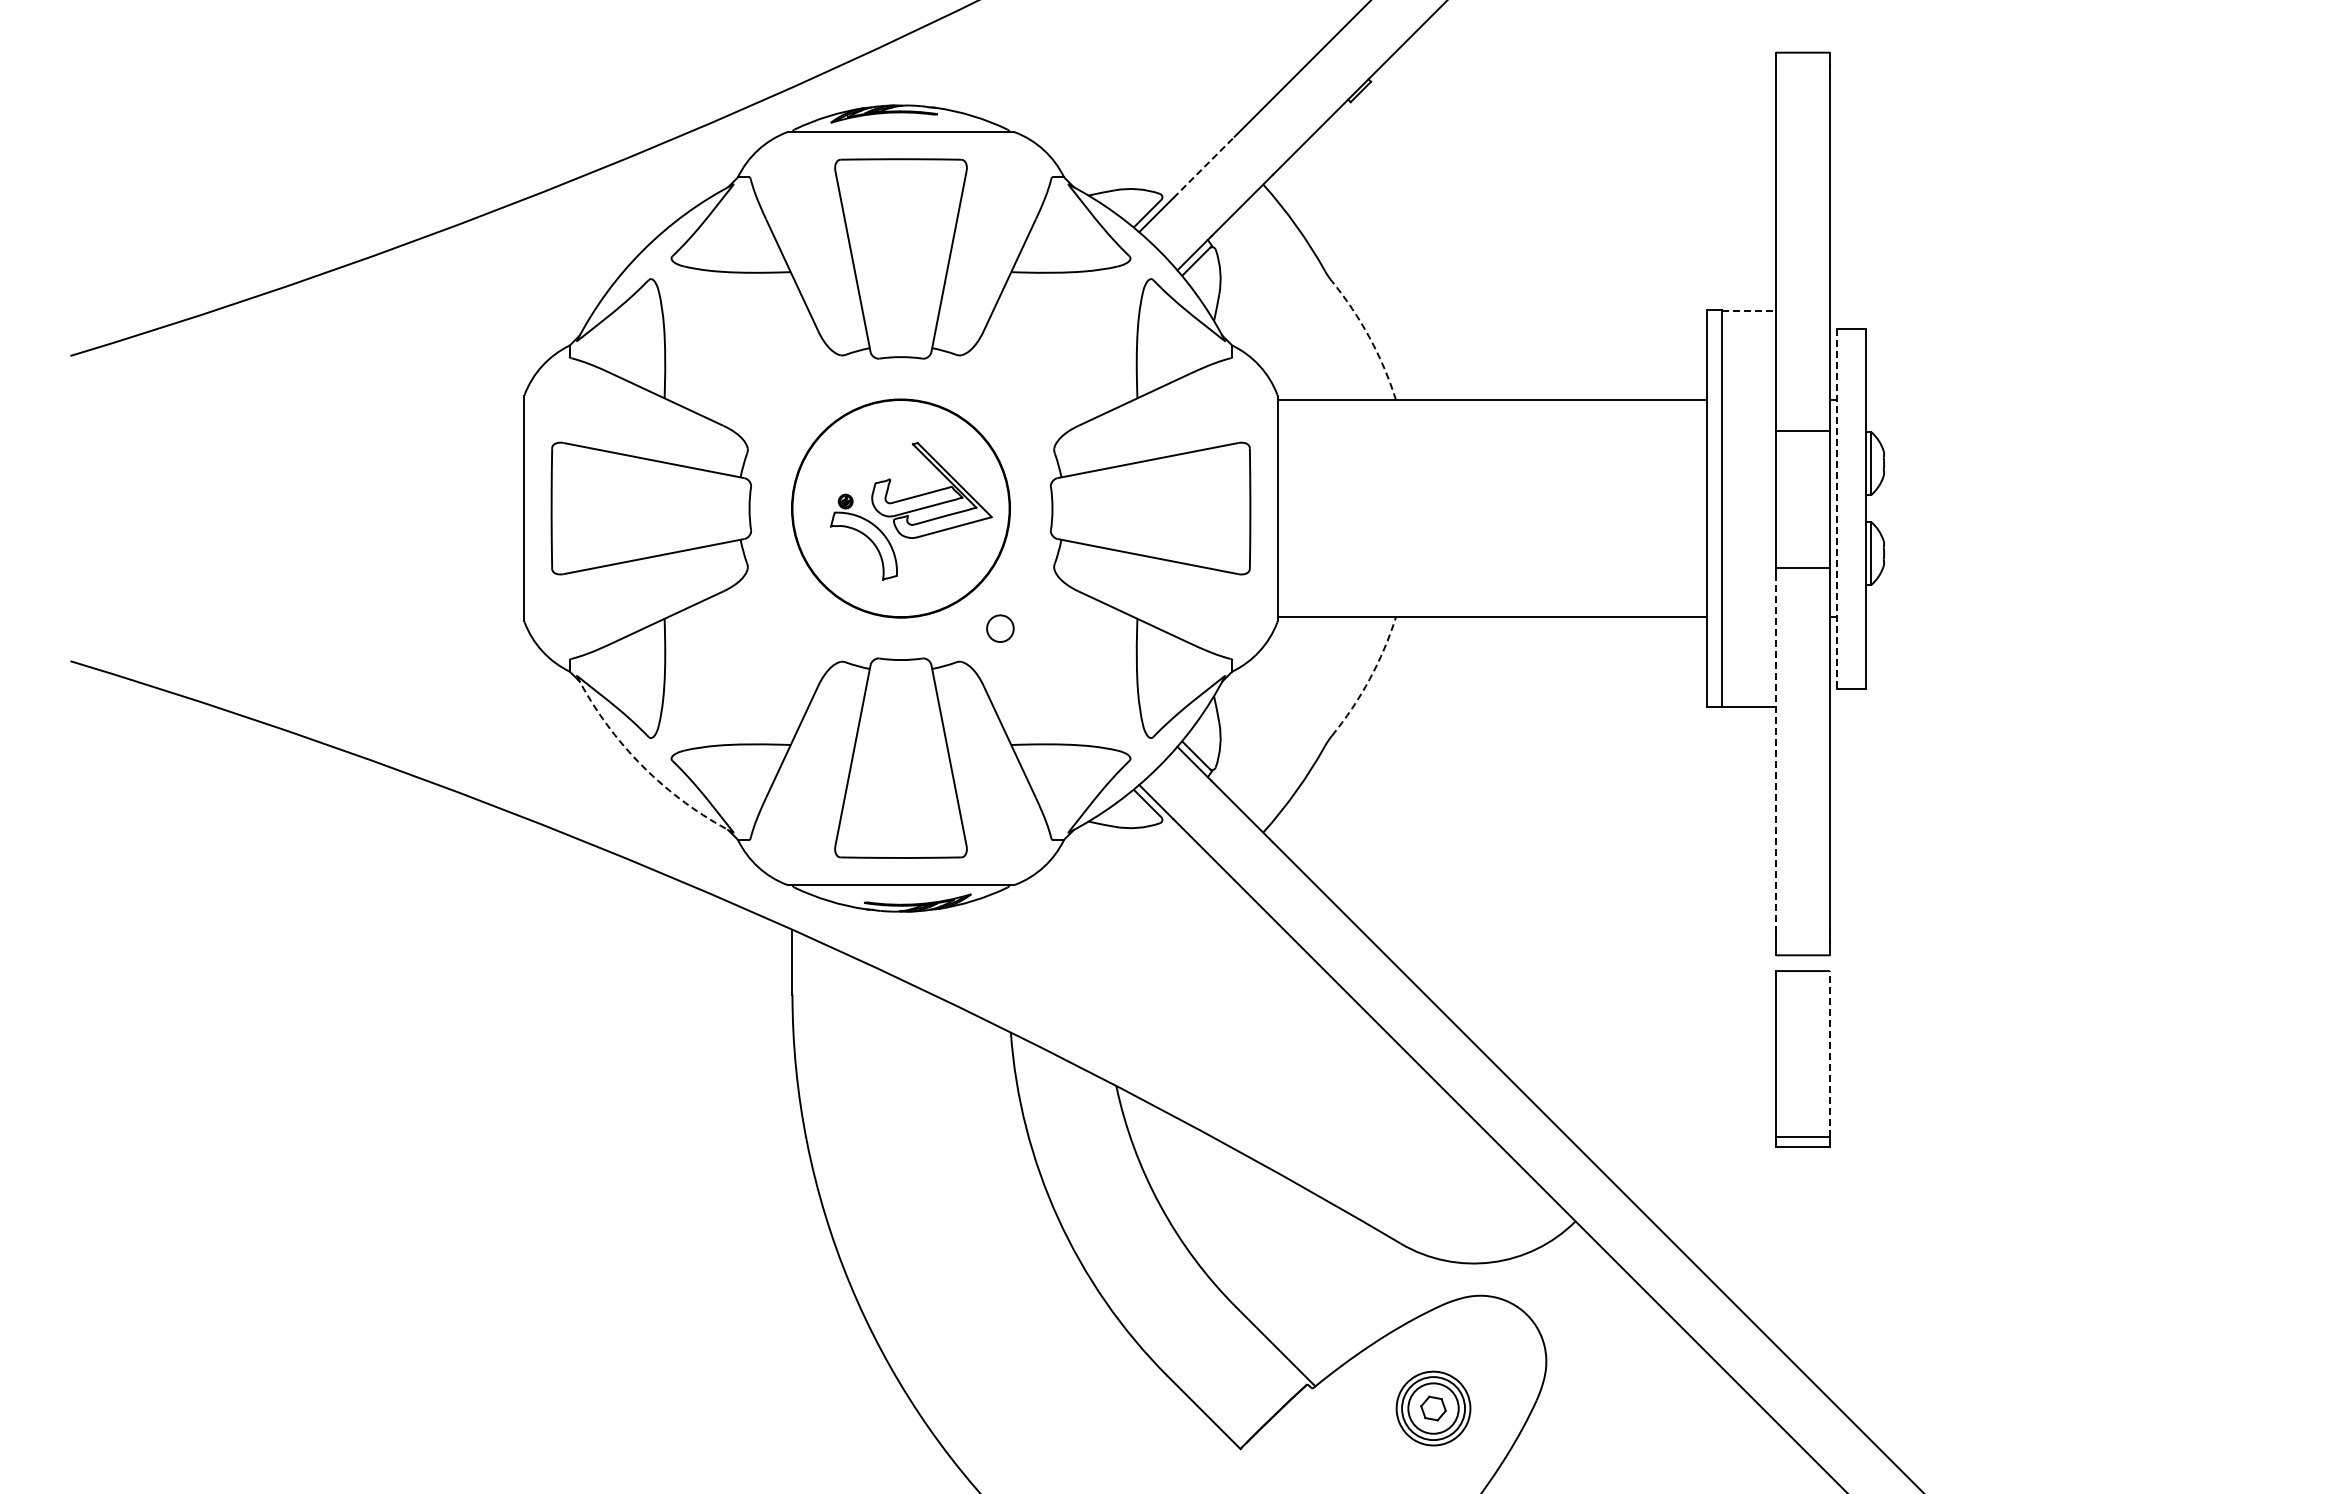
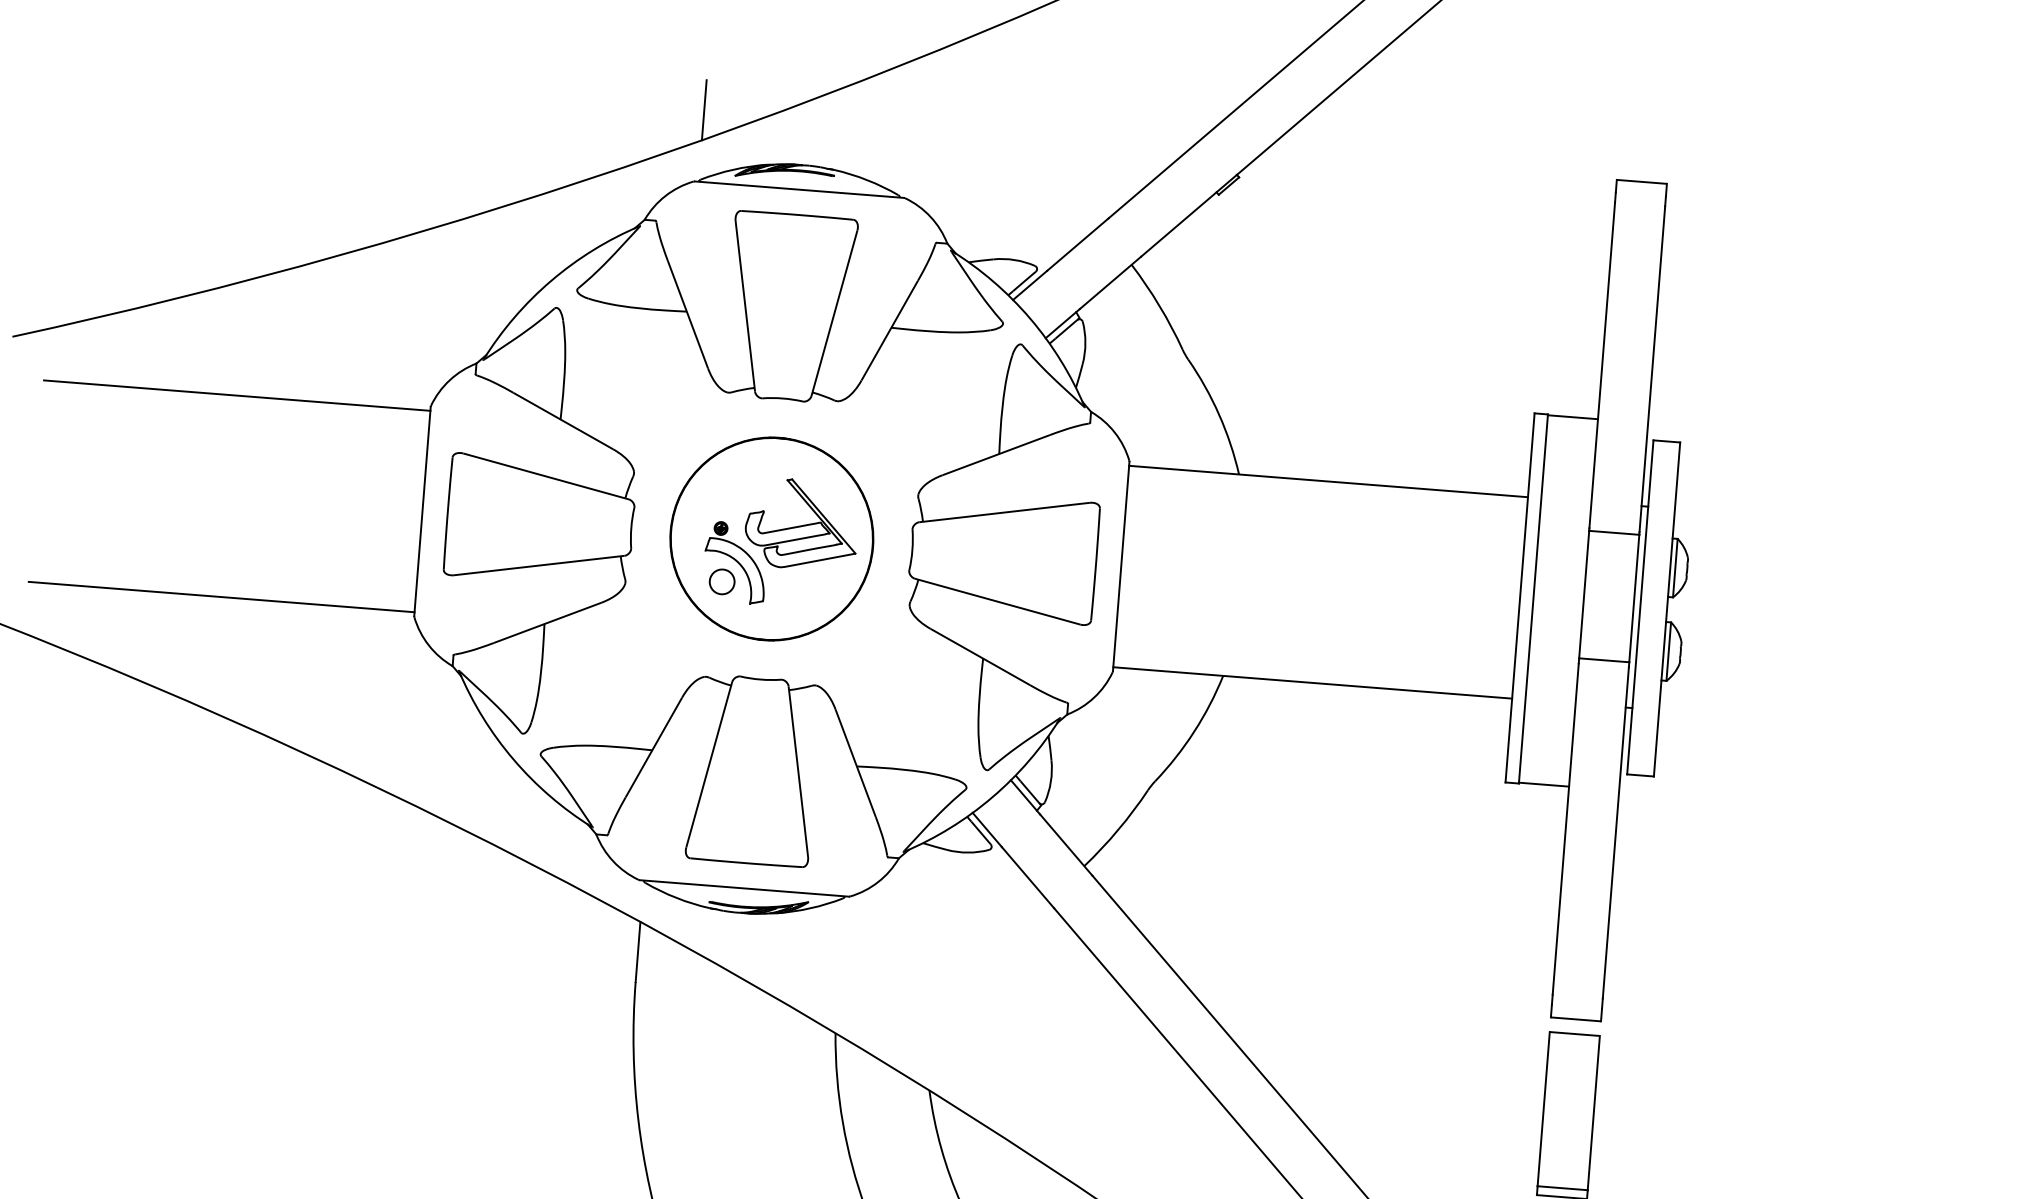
line: (792, 54) -> (704, 109), added
line: (1204, 167) -> (1078, 244), dashed -> solid
line: (1748, 310) -> (1572, 417), dashed -> solid
arc: (1369, 337) -> (1219, 414), dashed -> solid
line: (316, 400) -> (237, 396), added
line: (1837, 508) -> (1640, 607), dashed -> solid
line: (316, 617) -> (221, 597), added
part: (1000, 628) -> (722, 581), moved
arc: (1369, 679) -> (1194, 731), dashed -> solid
line: (1775, 752) -> (1565, 829), dashed -> solid
arc: (643, 766) -> (514, 759), dashed -> solid
line: (1829, 1053) -> (1593, 1112), dashed -> solid

